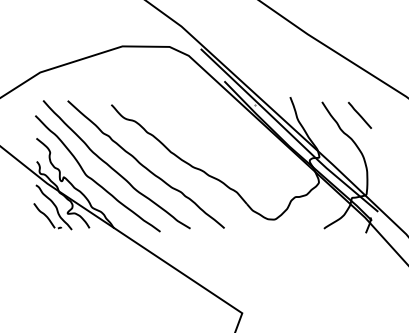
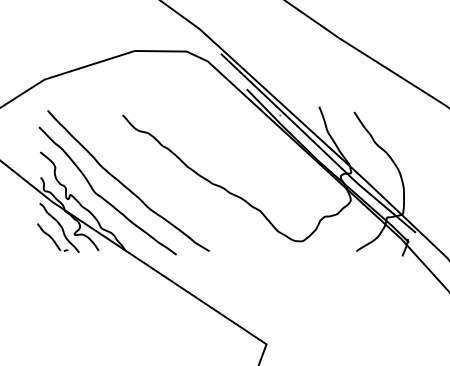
line: (359, 115) -> (395, 126), removed
curve: (144, 165) -> (159, 181), removed

